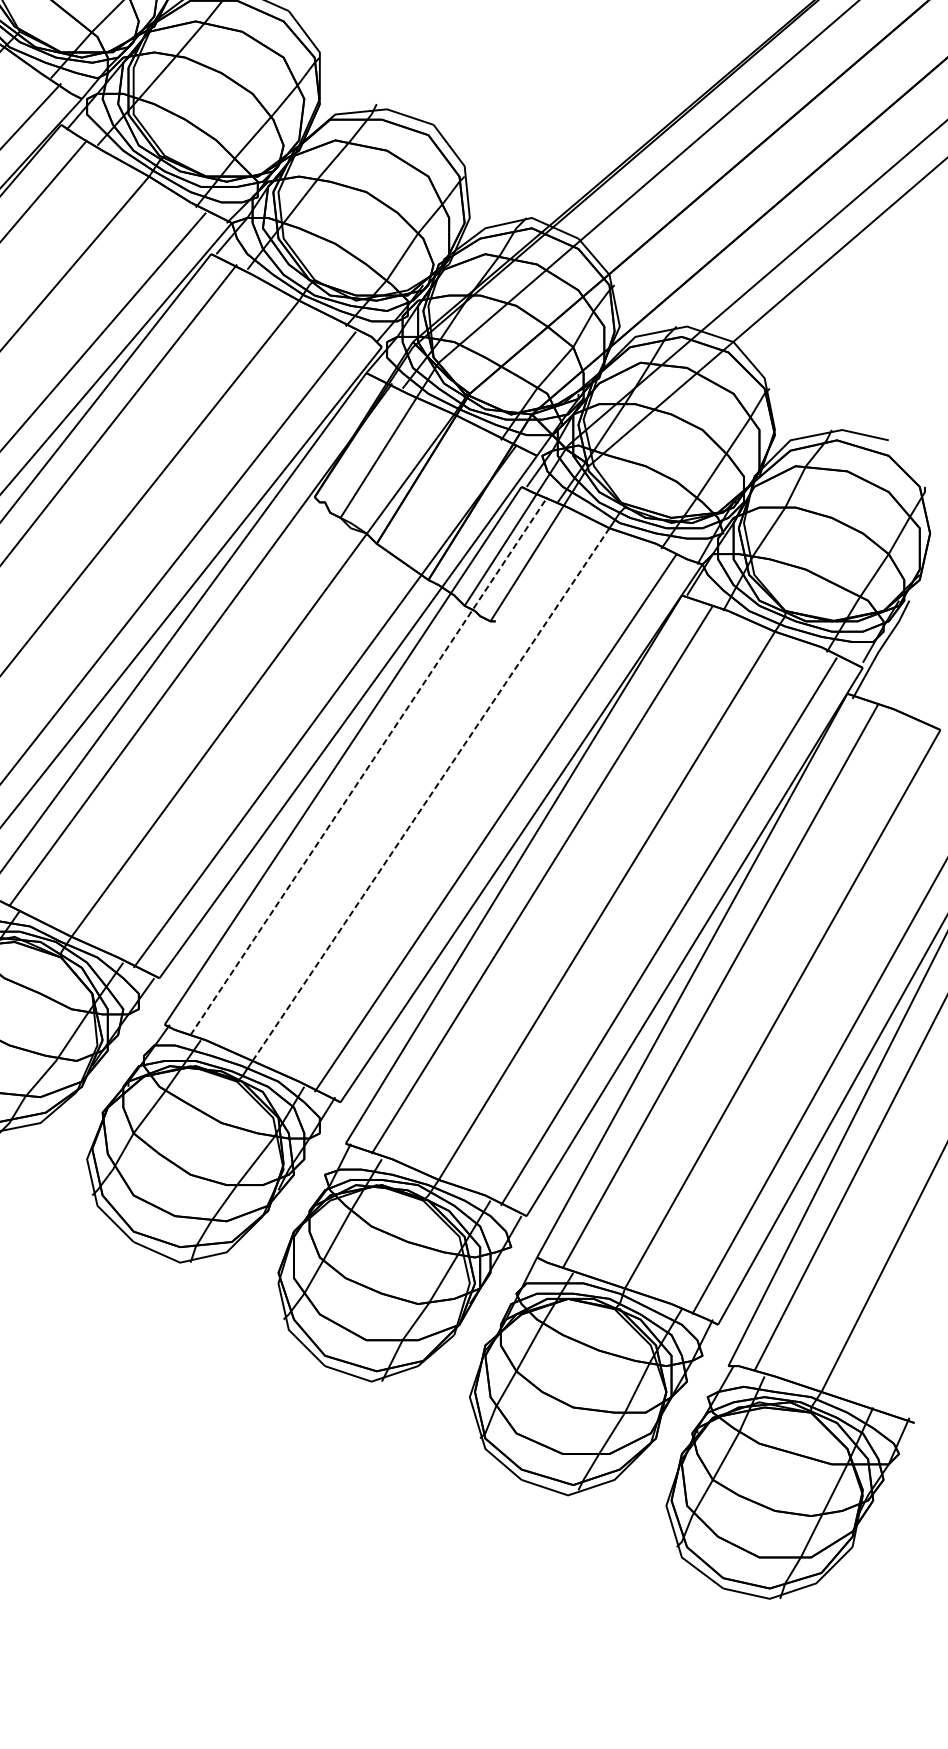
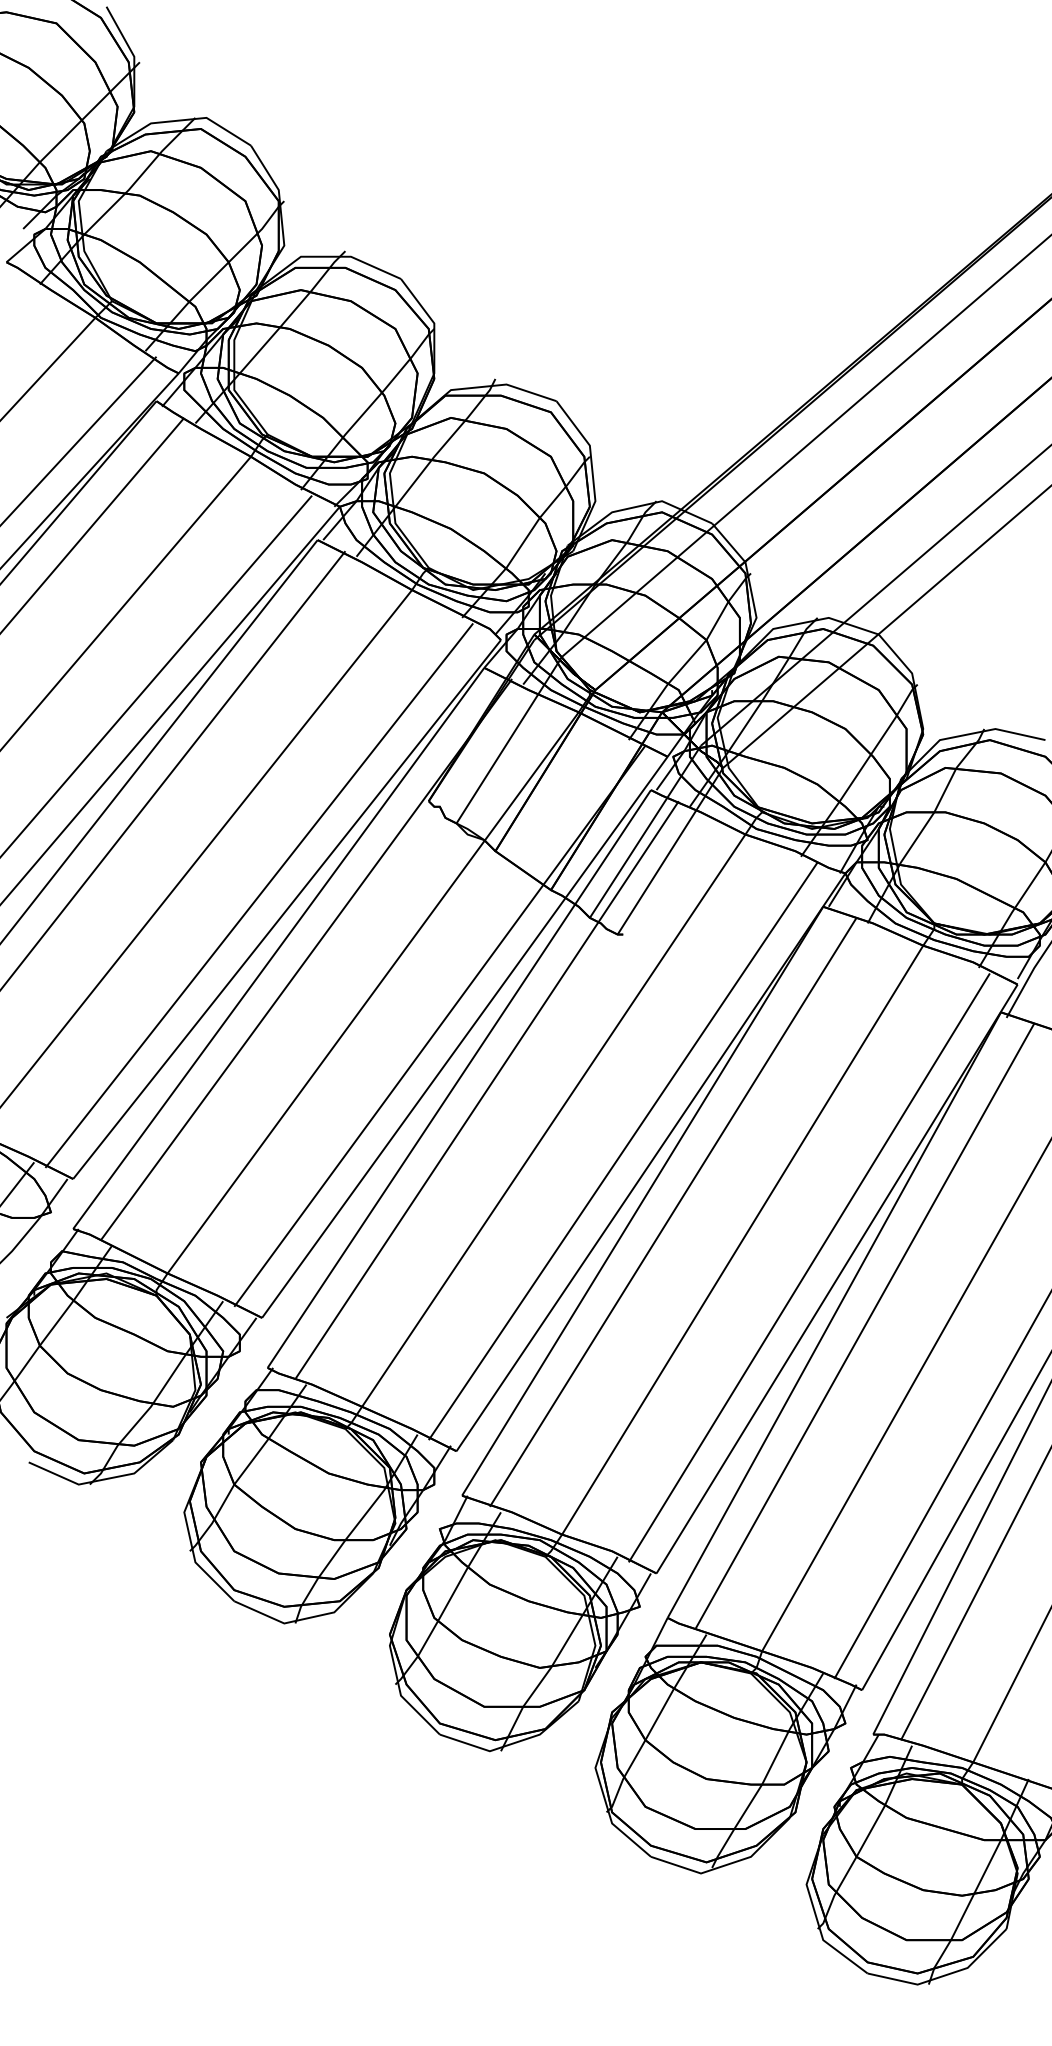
line: (369, 766) -> (487, 1090), dashed -> solid
line: (431, 794) -> (554, 1120), dashed -> solid

